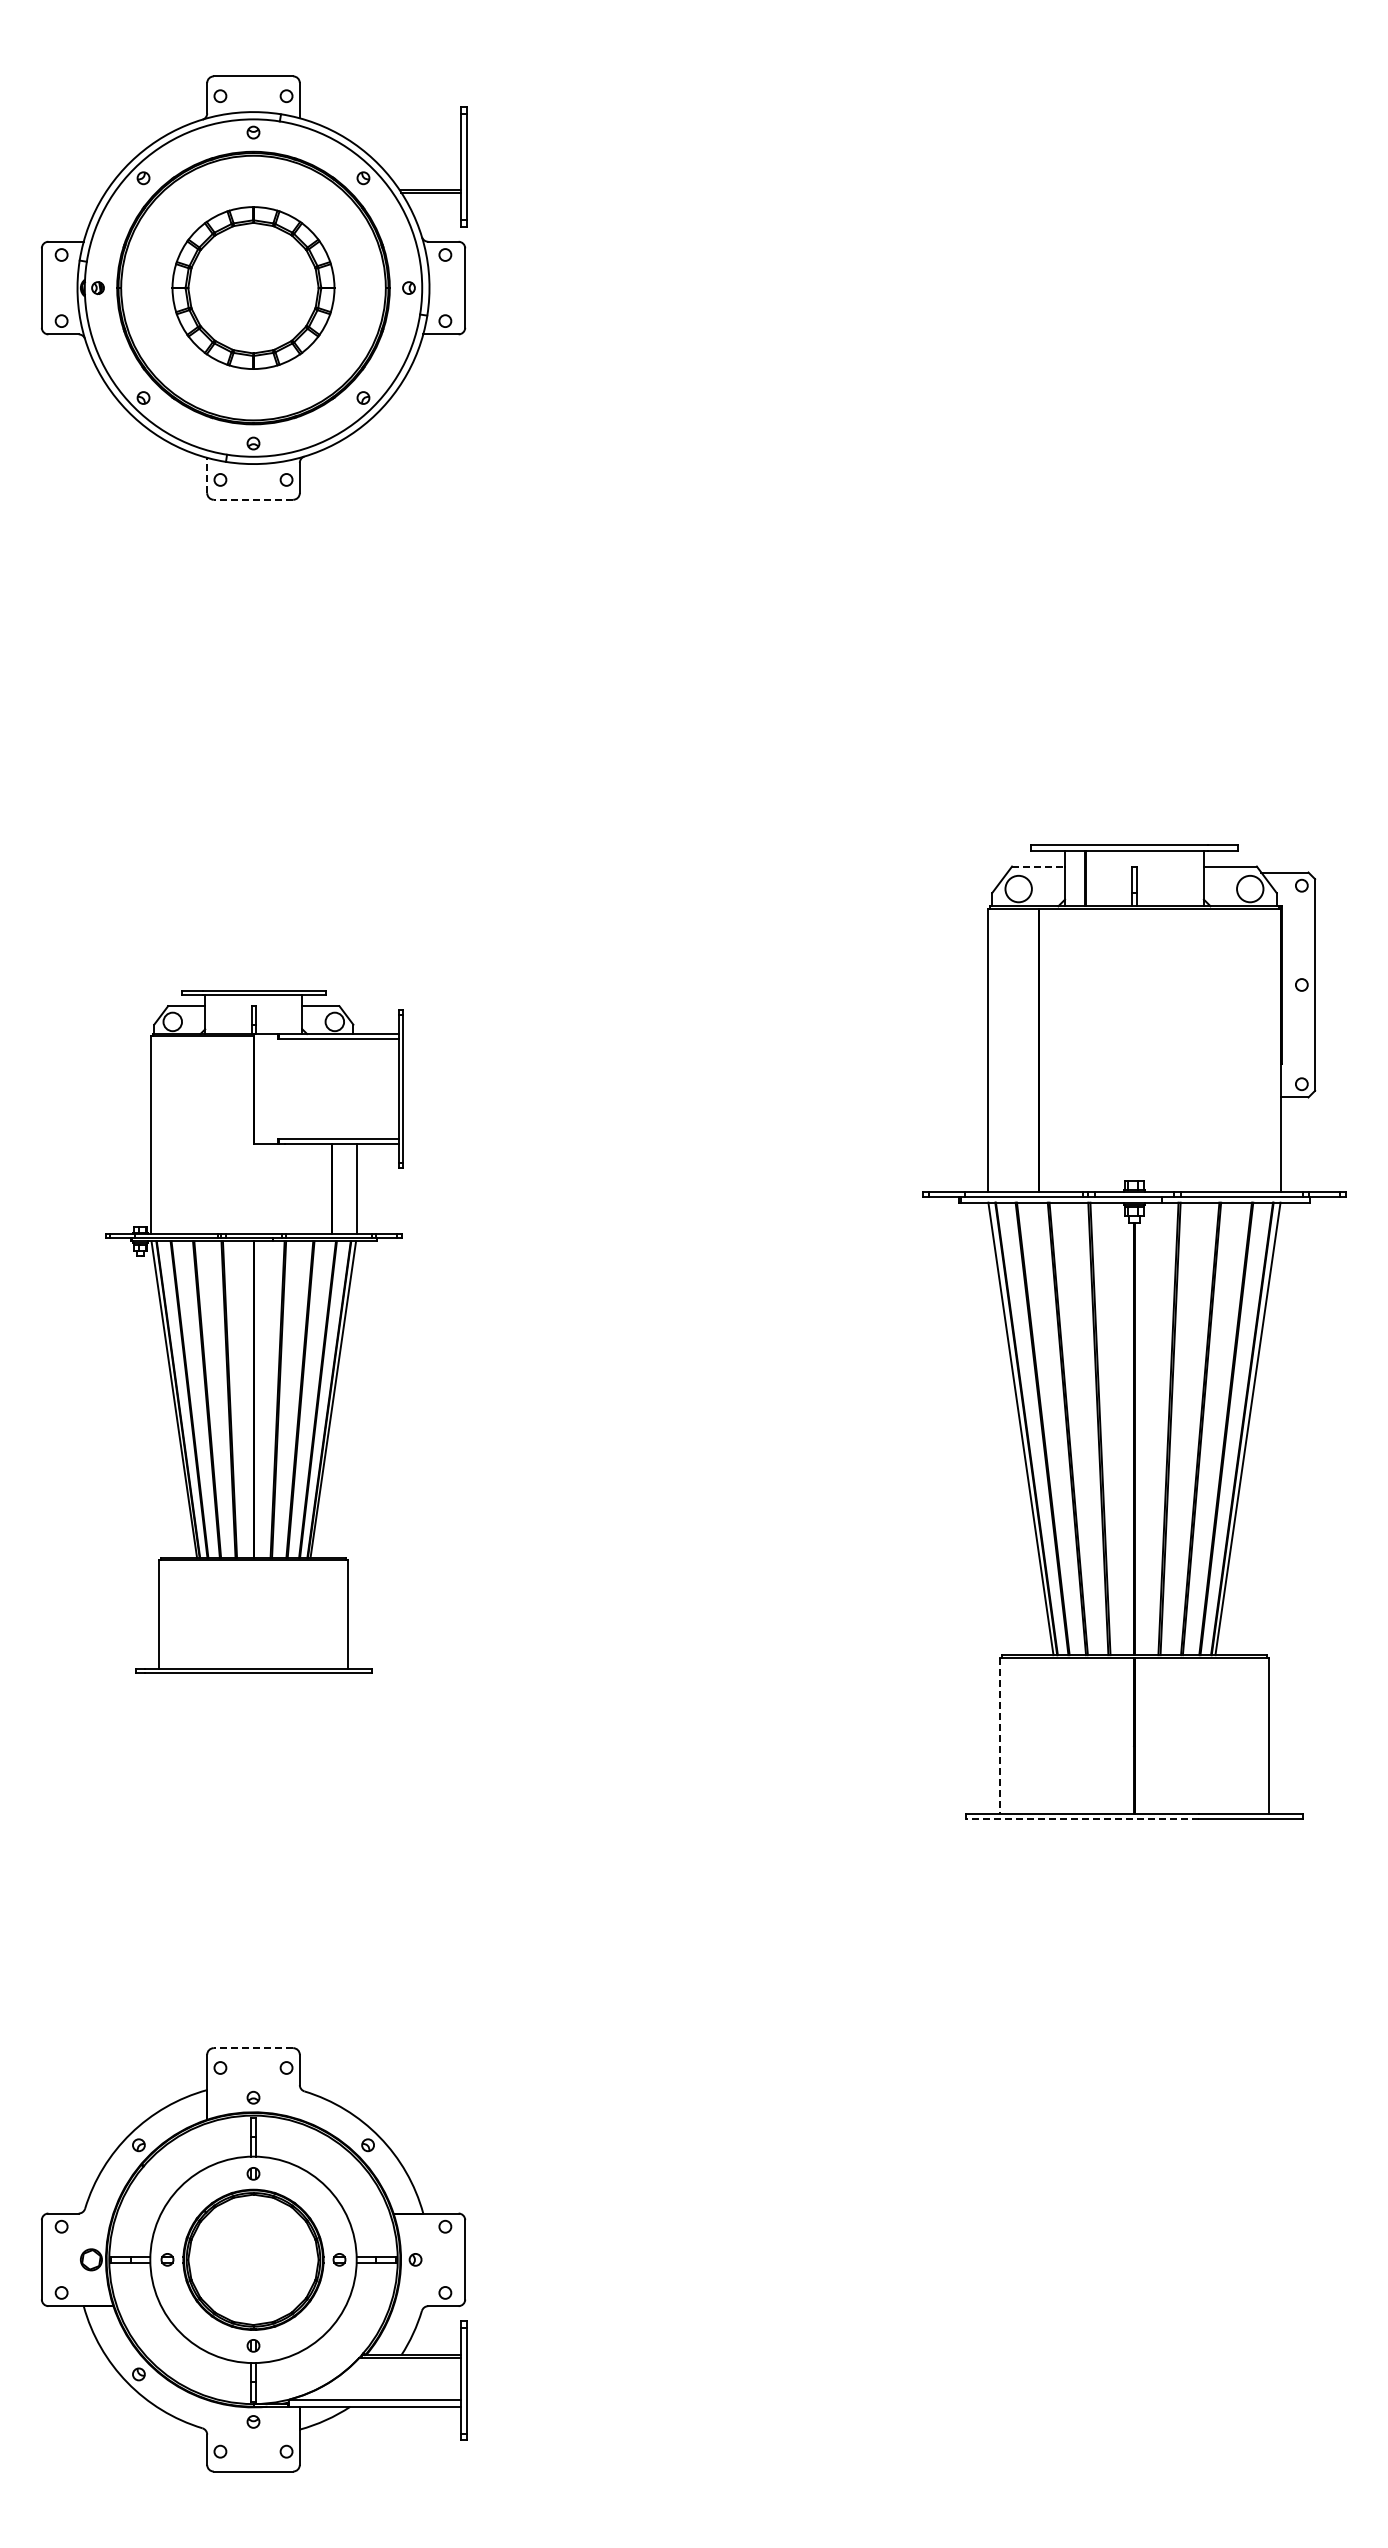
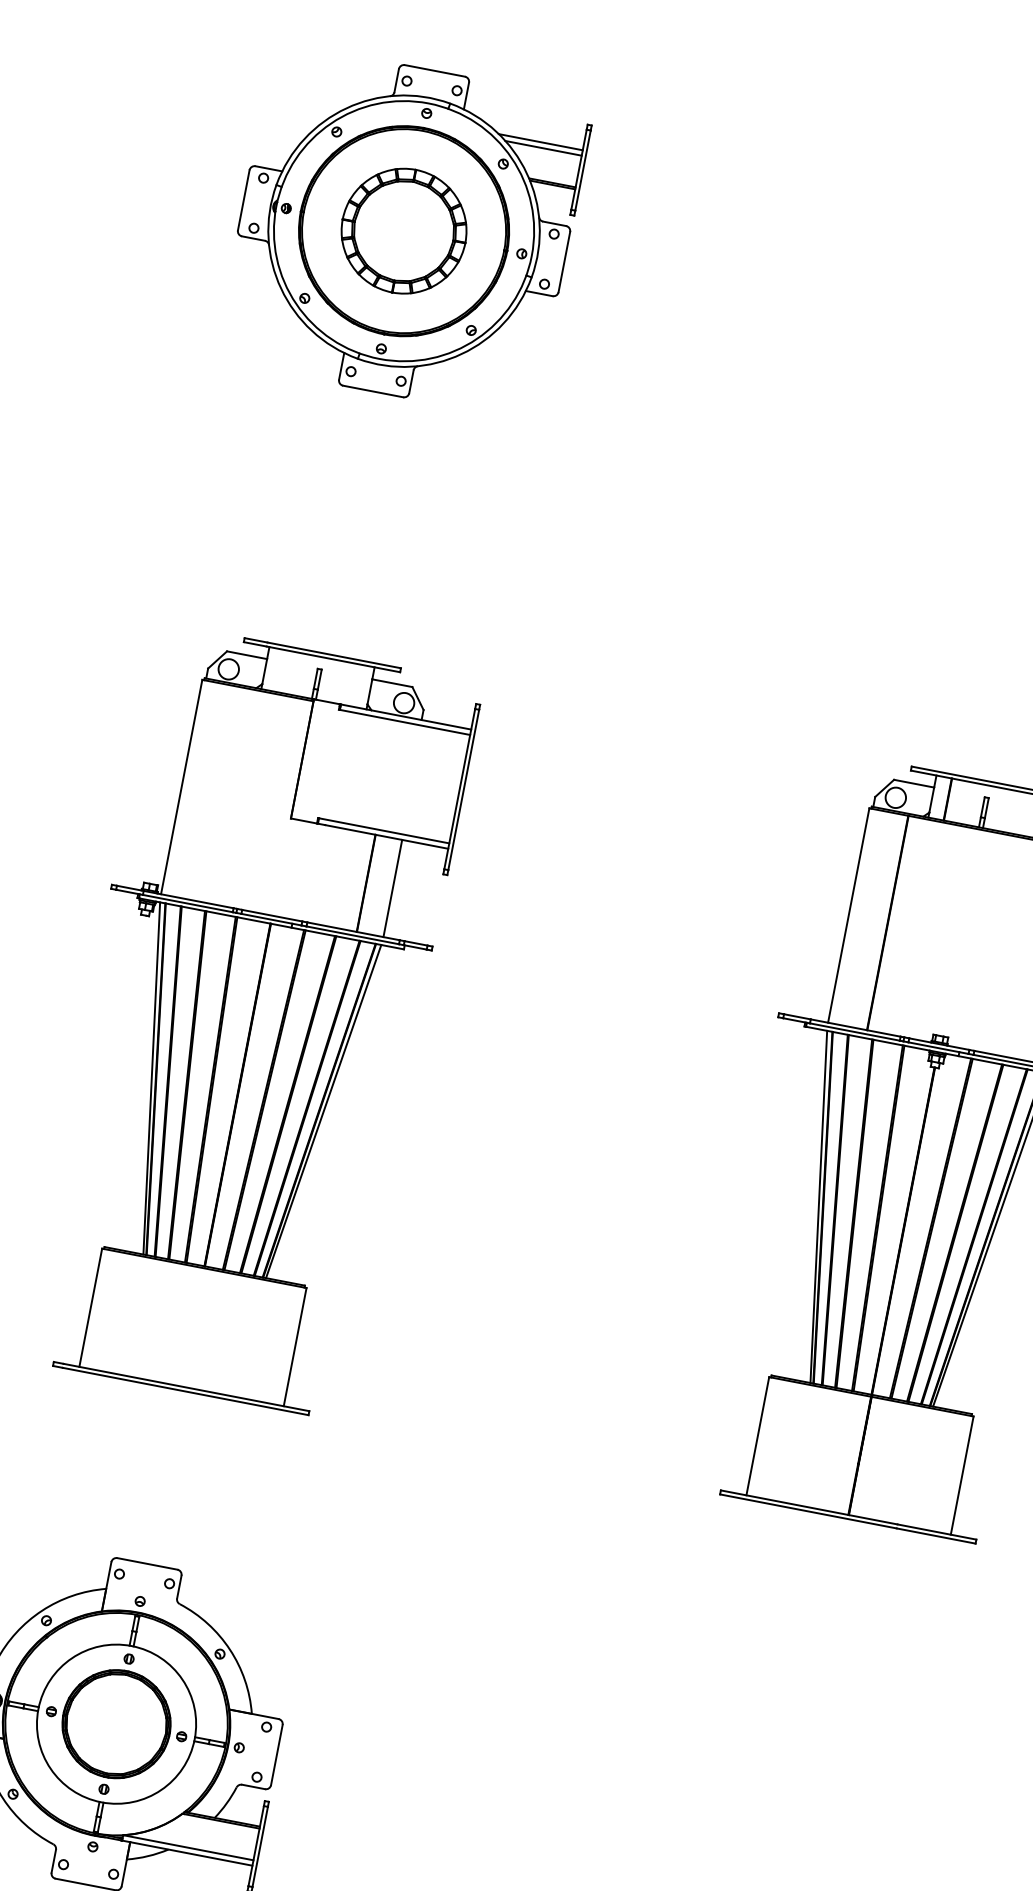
line: (405, 141) -> (540, 142), added
line: (410, 148) -> (543, 148), added
line: (207, 475) -> (341, 366), dashed -> solid
line: (253, 499) -> (373, 391), dashed -> solid
line: (1039, 866) -> (914, 783), dashed -> solid
part: (254, 1331) -> (252, 1021), size x1.43
line: (999, 1736) -> (757, 1436), dashed -> solid
line: (1082, 1819) -> (808, 1511), dashed -> solid
line: (253, 2048) -> (147, 1564), dashed -> solid

